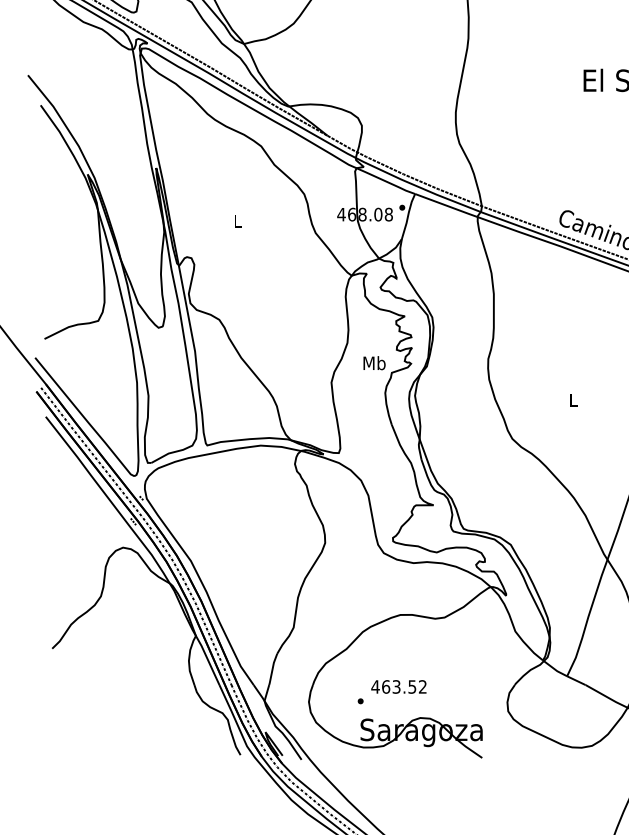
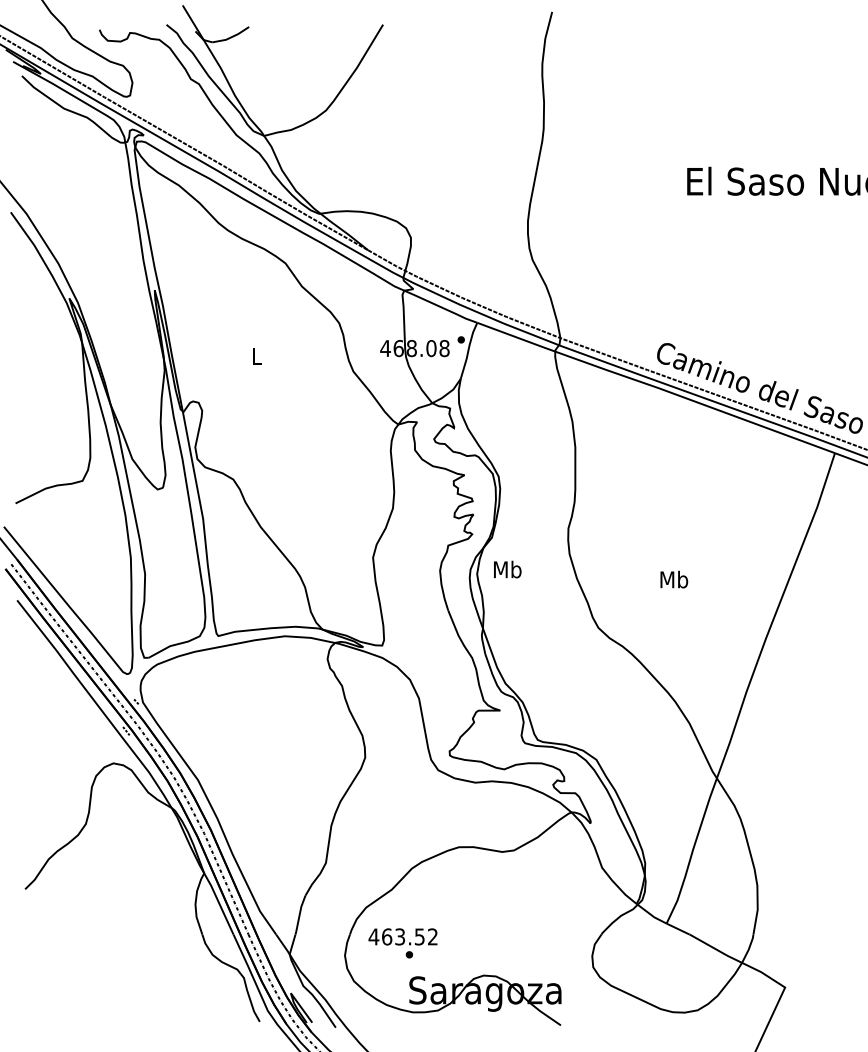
text: (374, 363) -> (507, 569), moved
text: (573, 400) -> (674, 579), L -> Mb
text: (398, 686) -> (402, 936), moved

